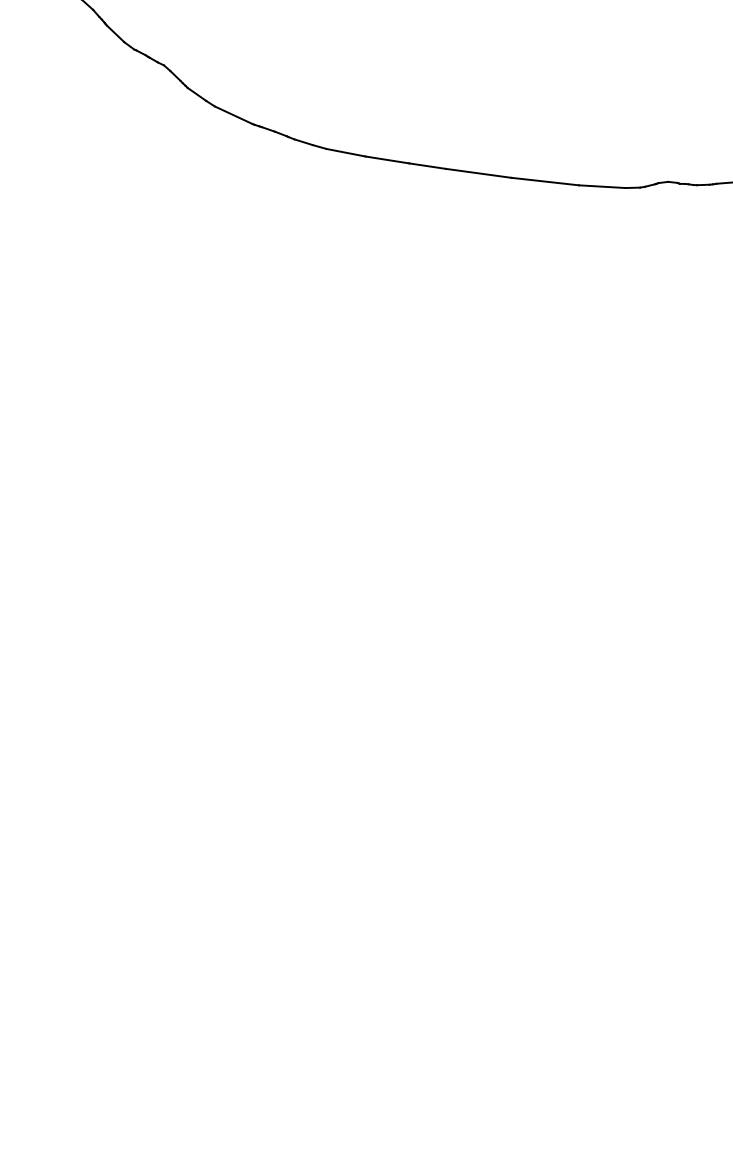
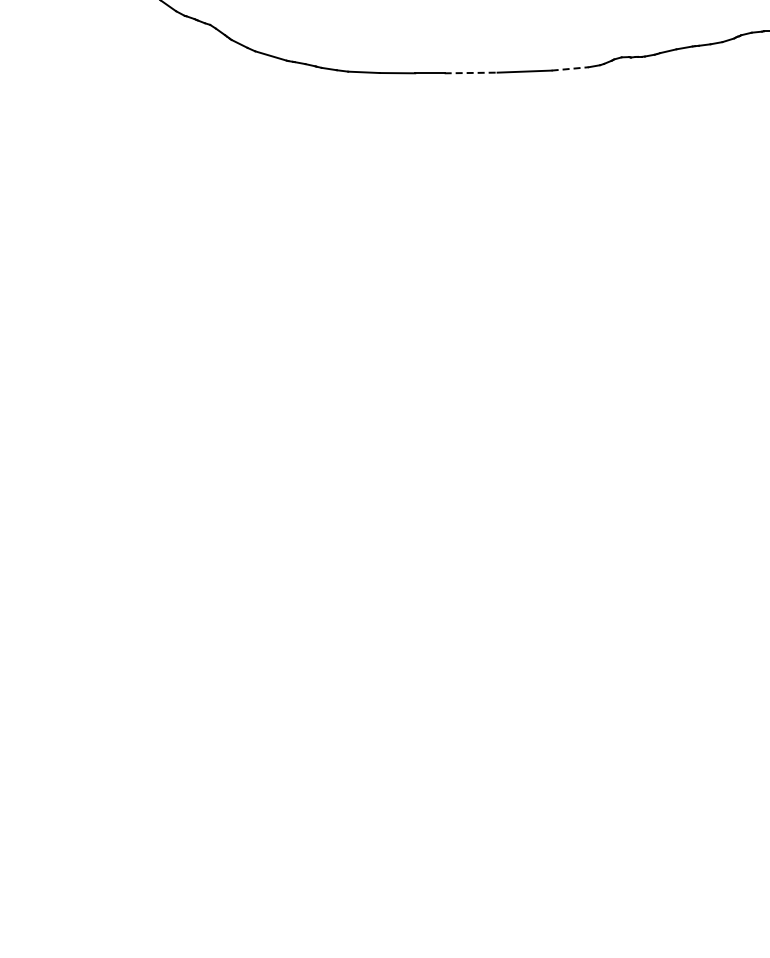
line: (479, 172) -> (471, 72), solid -> dashed
line: (602, 186) -> (570, 68), solid -> dashed

